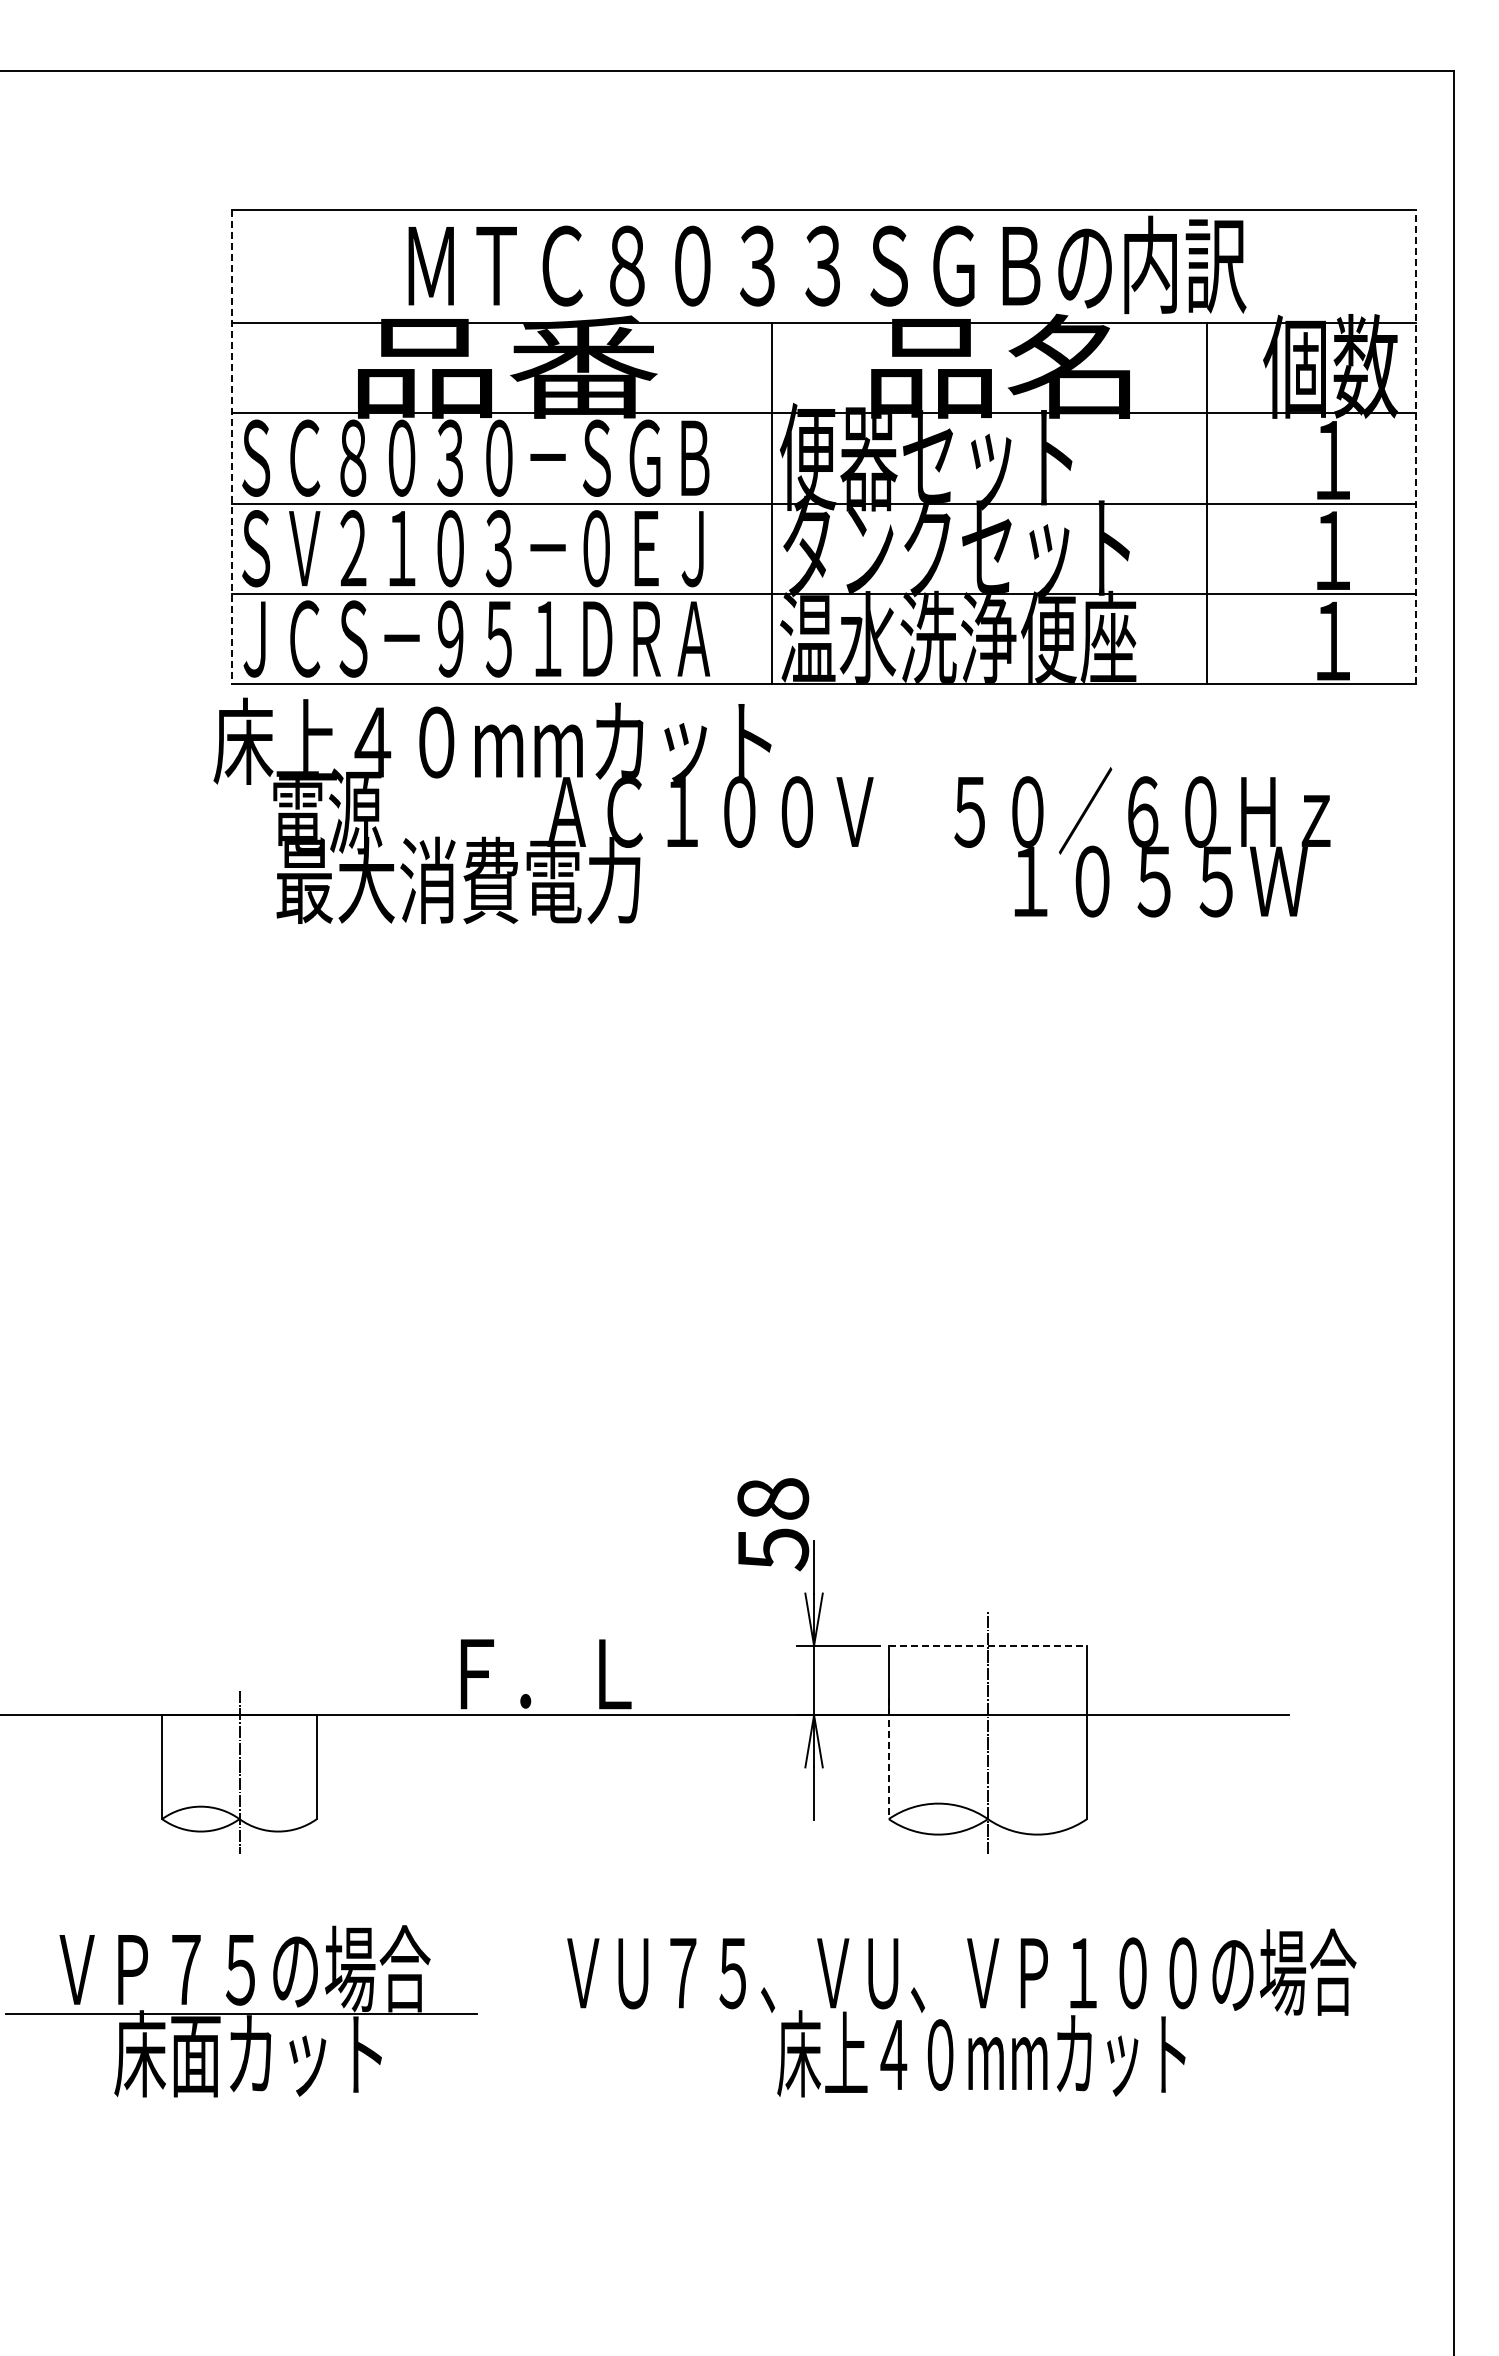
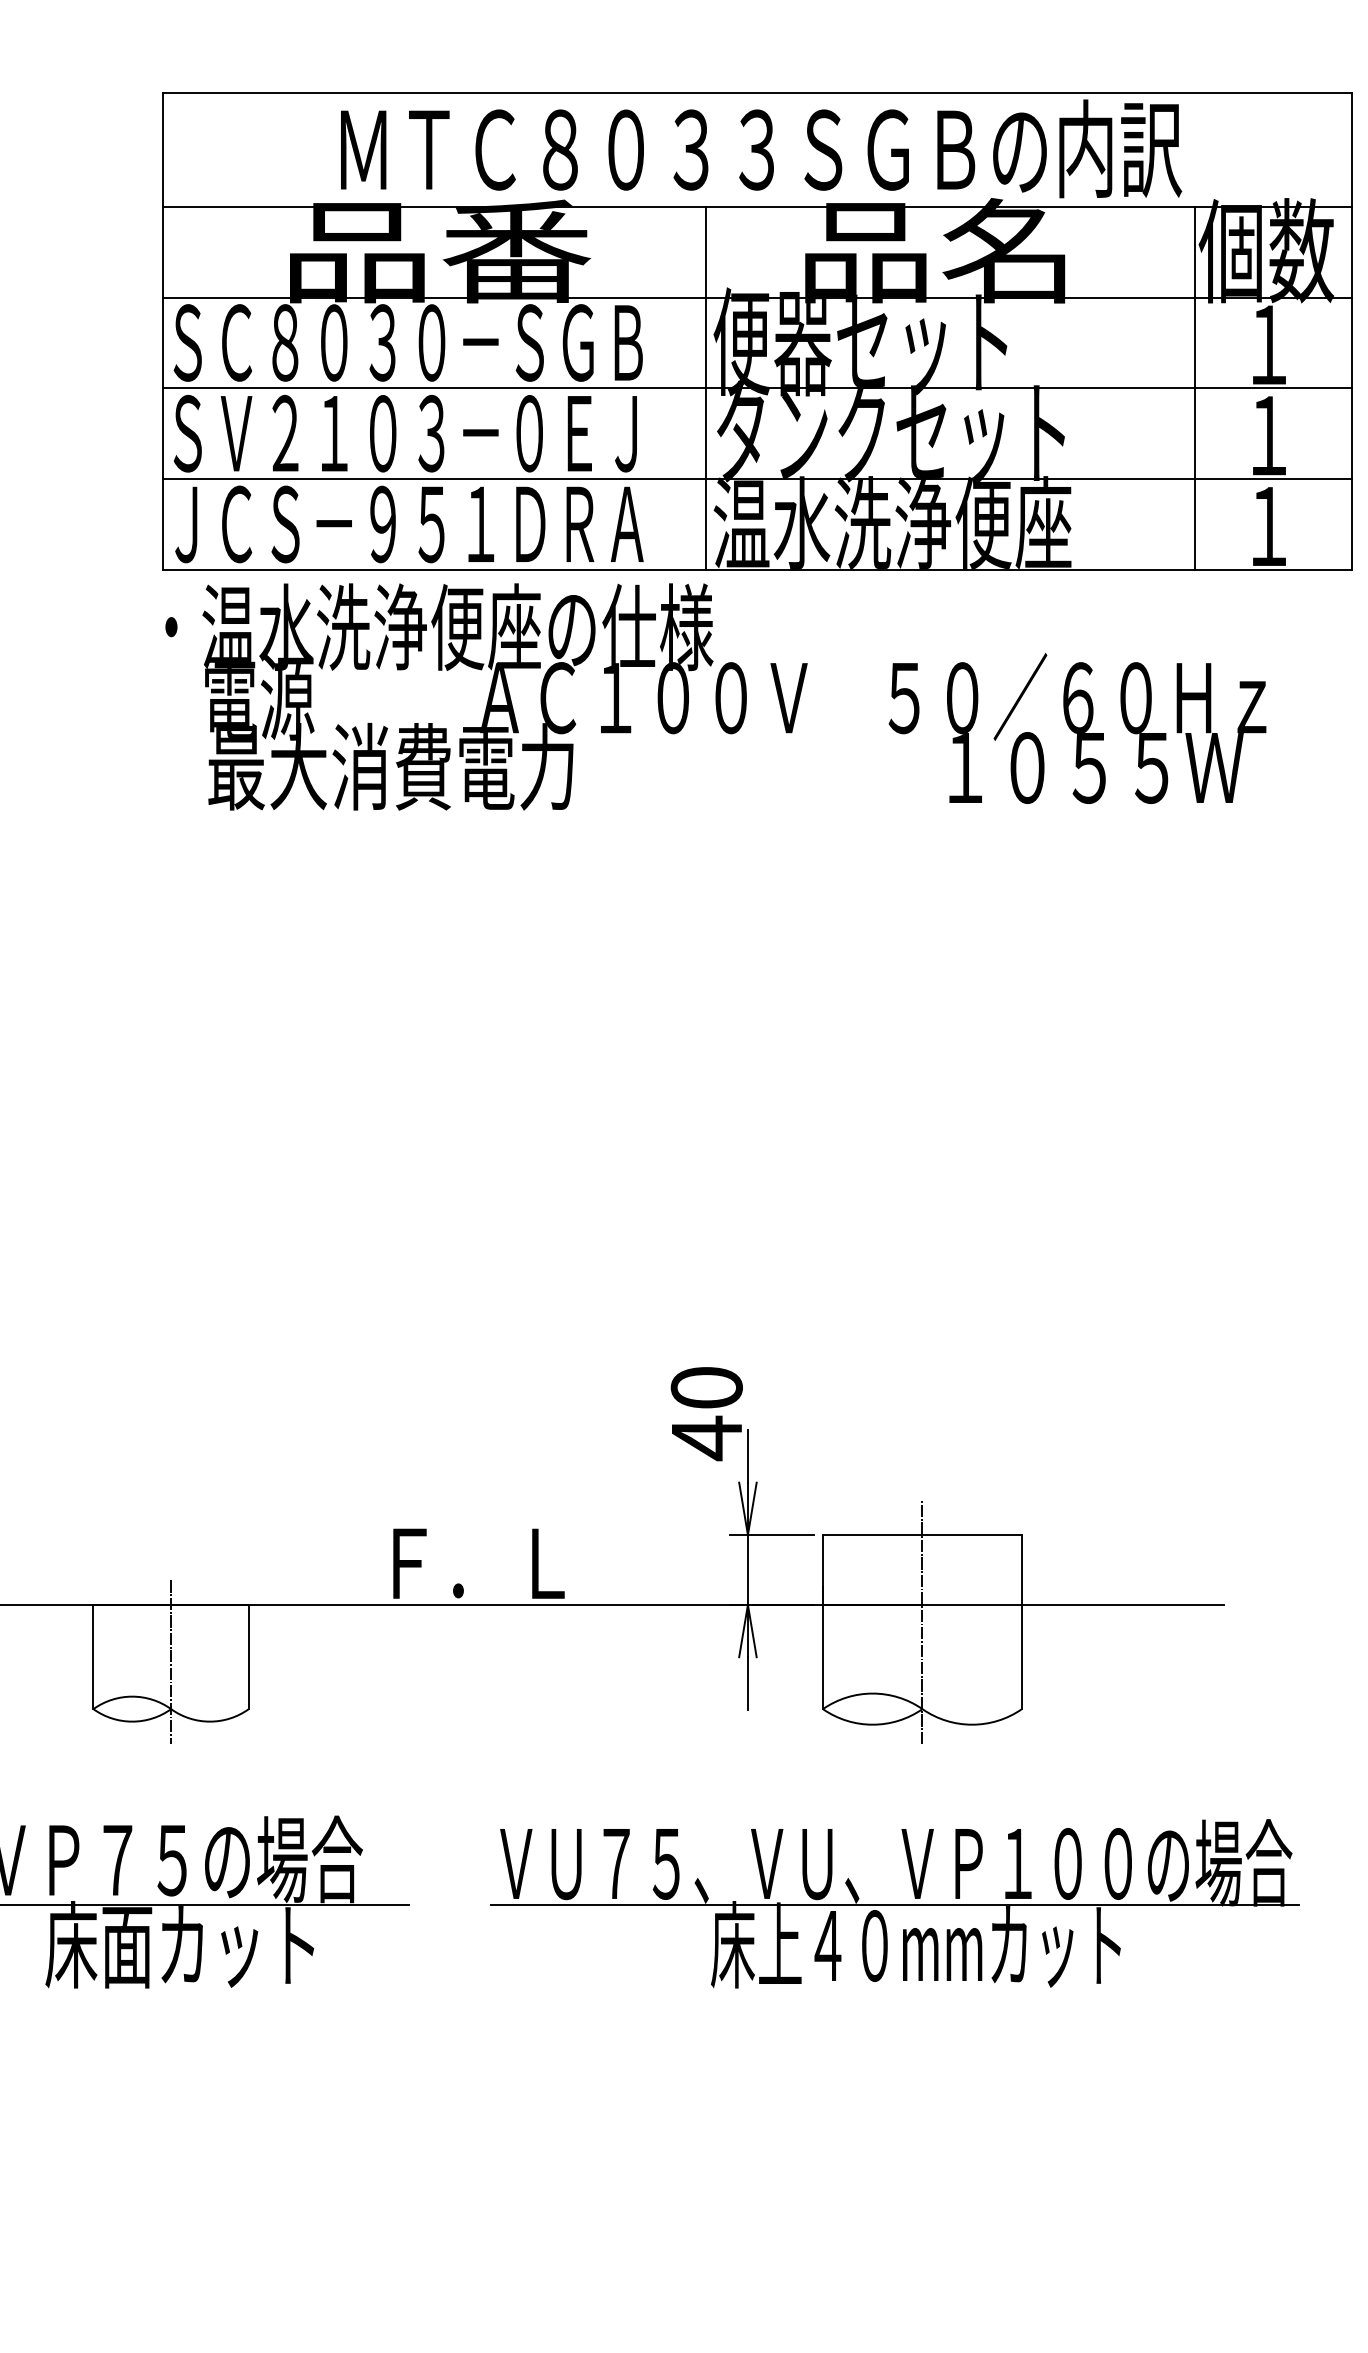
line: (1415, 446) -> (1351, 331), dashed -> solid
line: (231, 447) -> (163, 332), dashed -> solid
line: (1207, 503) -> (1195, 388), moved
text: (496, 741) -> (429, 627), 床上４０mmカット -> ・温水洗浄便座の仕様
text: (773, 1525) -> (707, 1414), 58 -> 40
line: (988, 1645) -> (923, 1534), dashed -> solid
line: (888, 1758) -> (822, 1648), dashed -> solid
line: (960, 2014) -> (894, 1905), added

